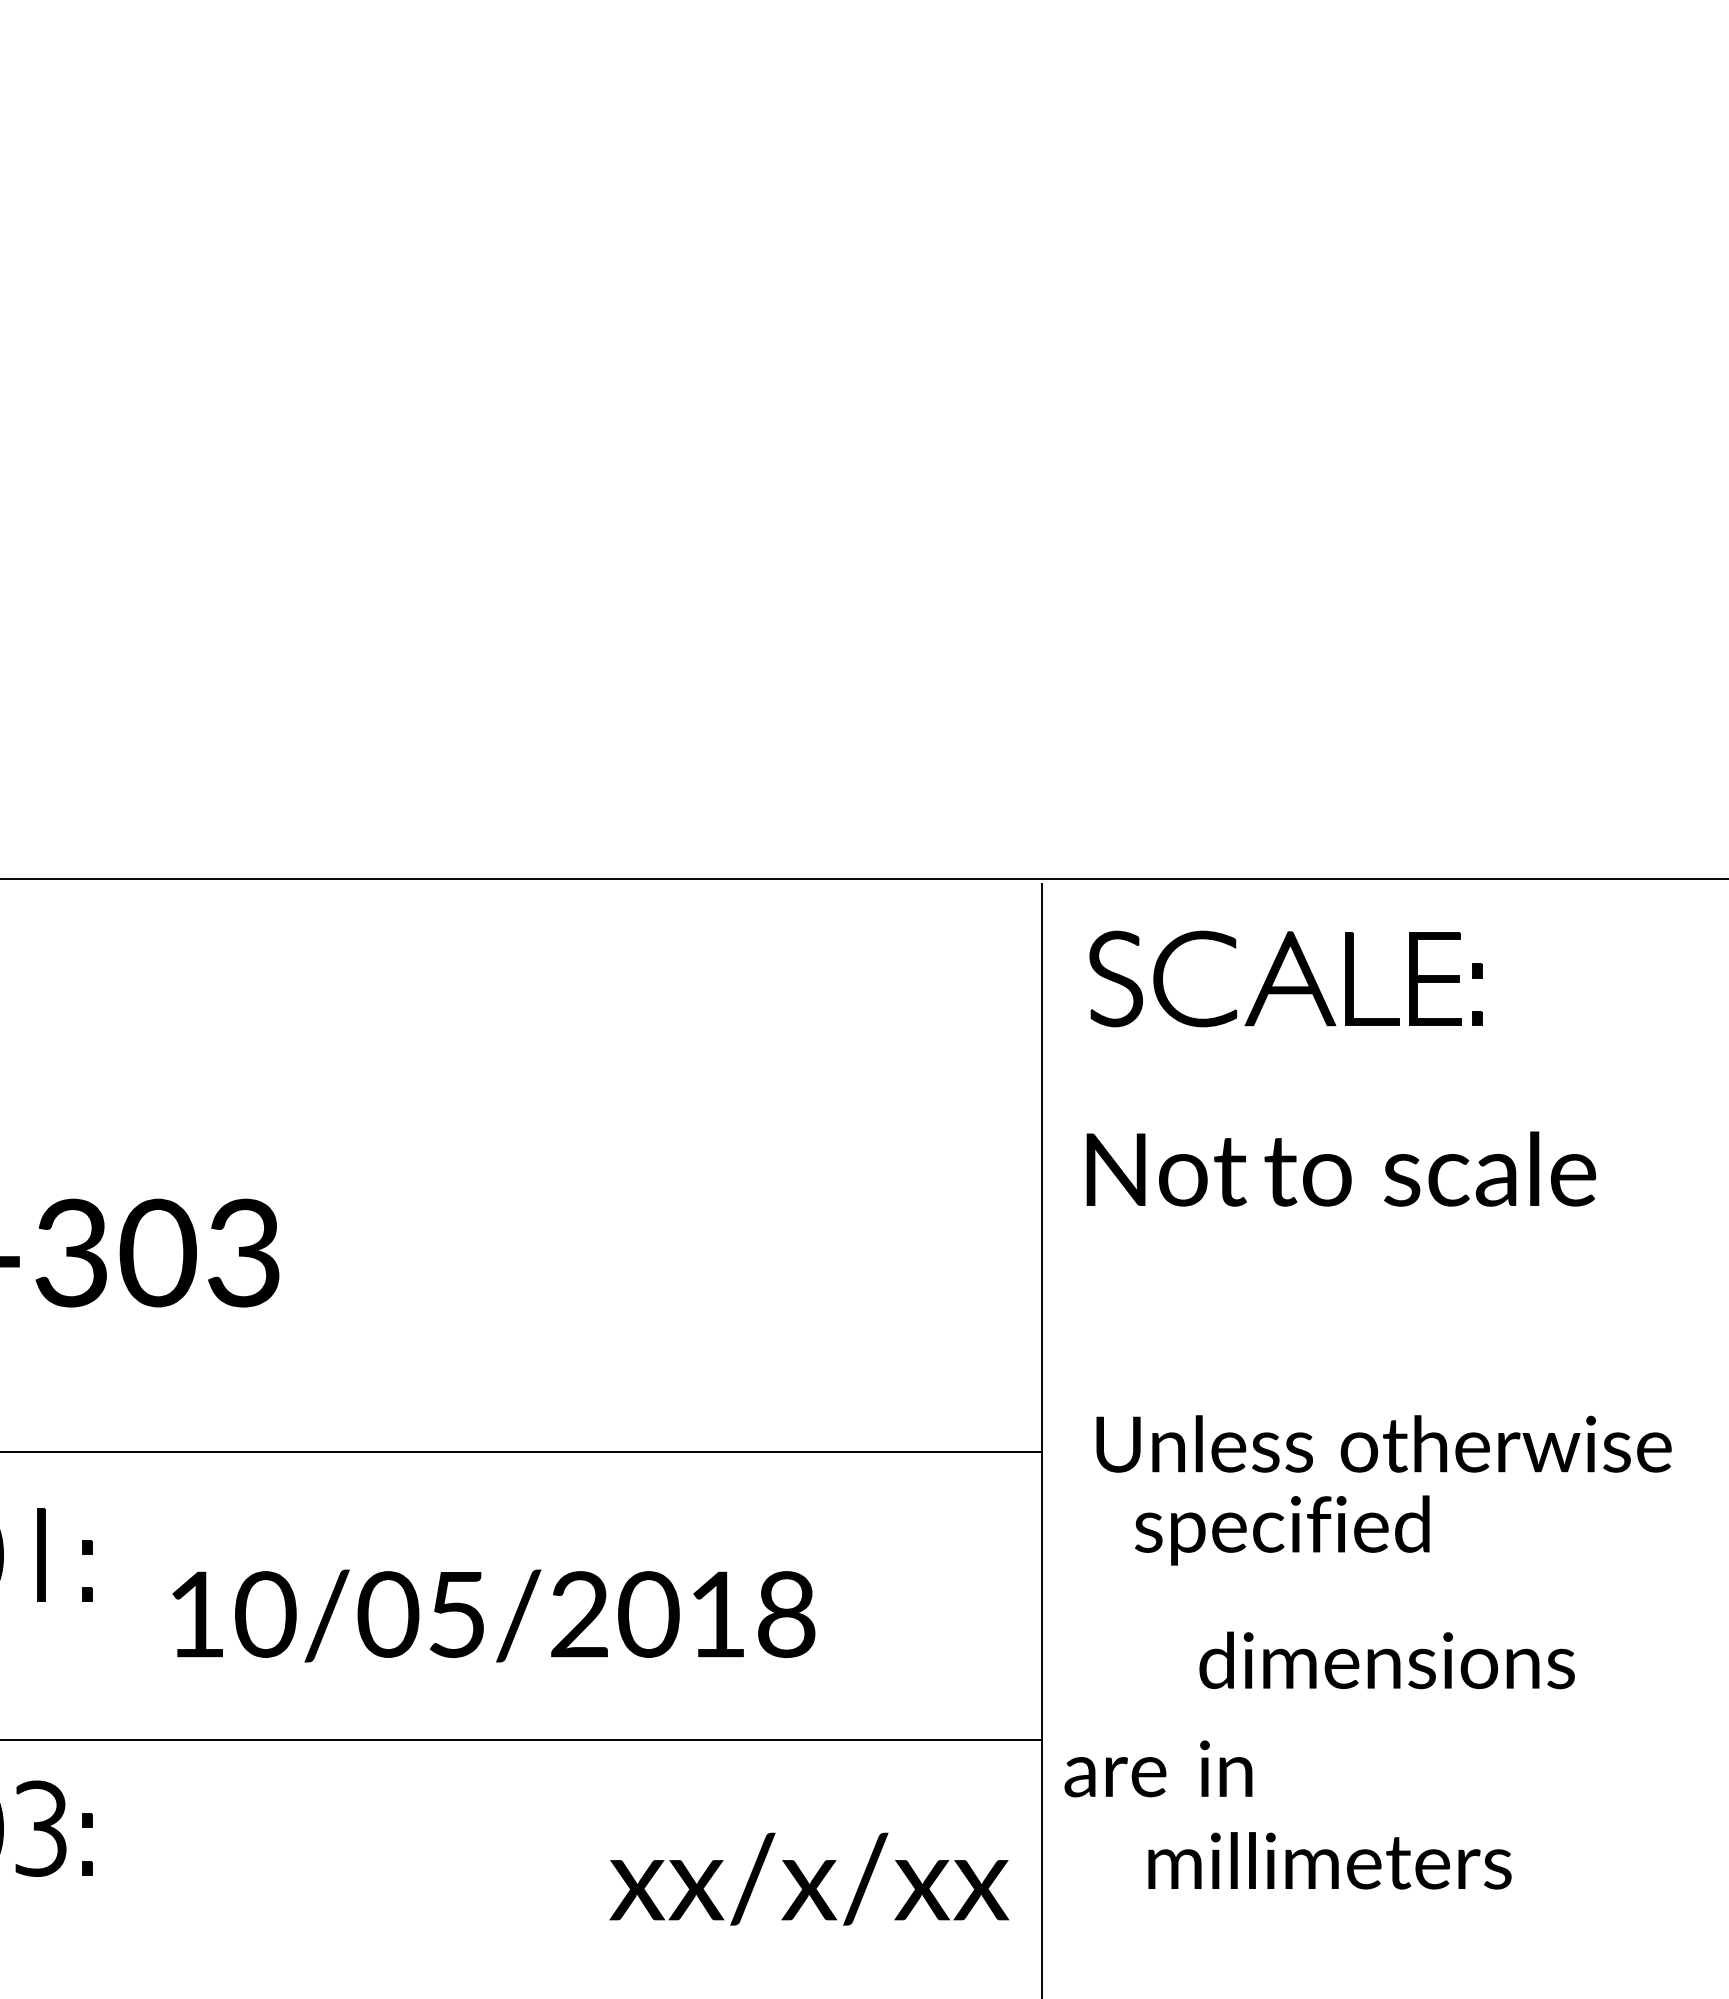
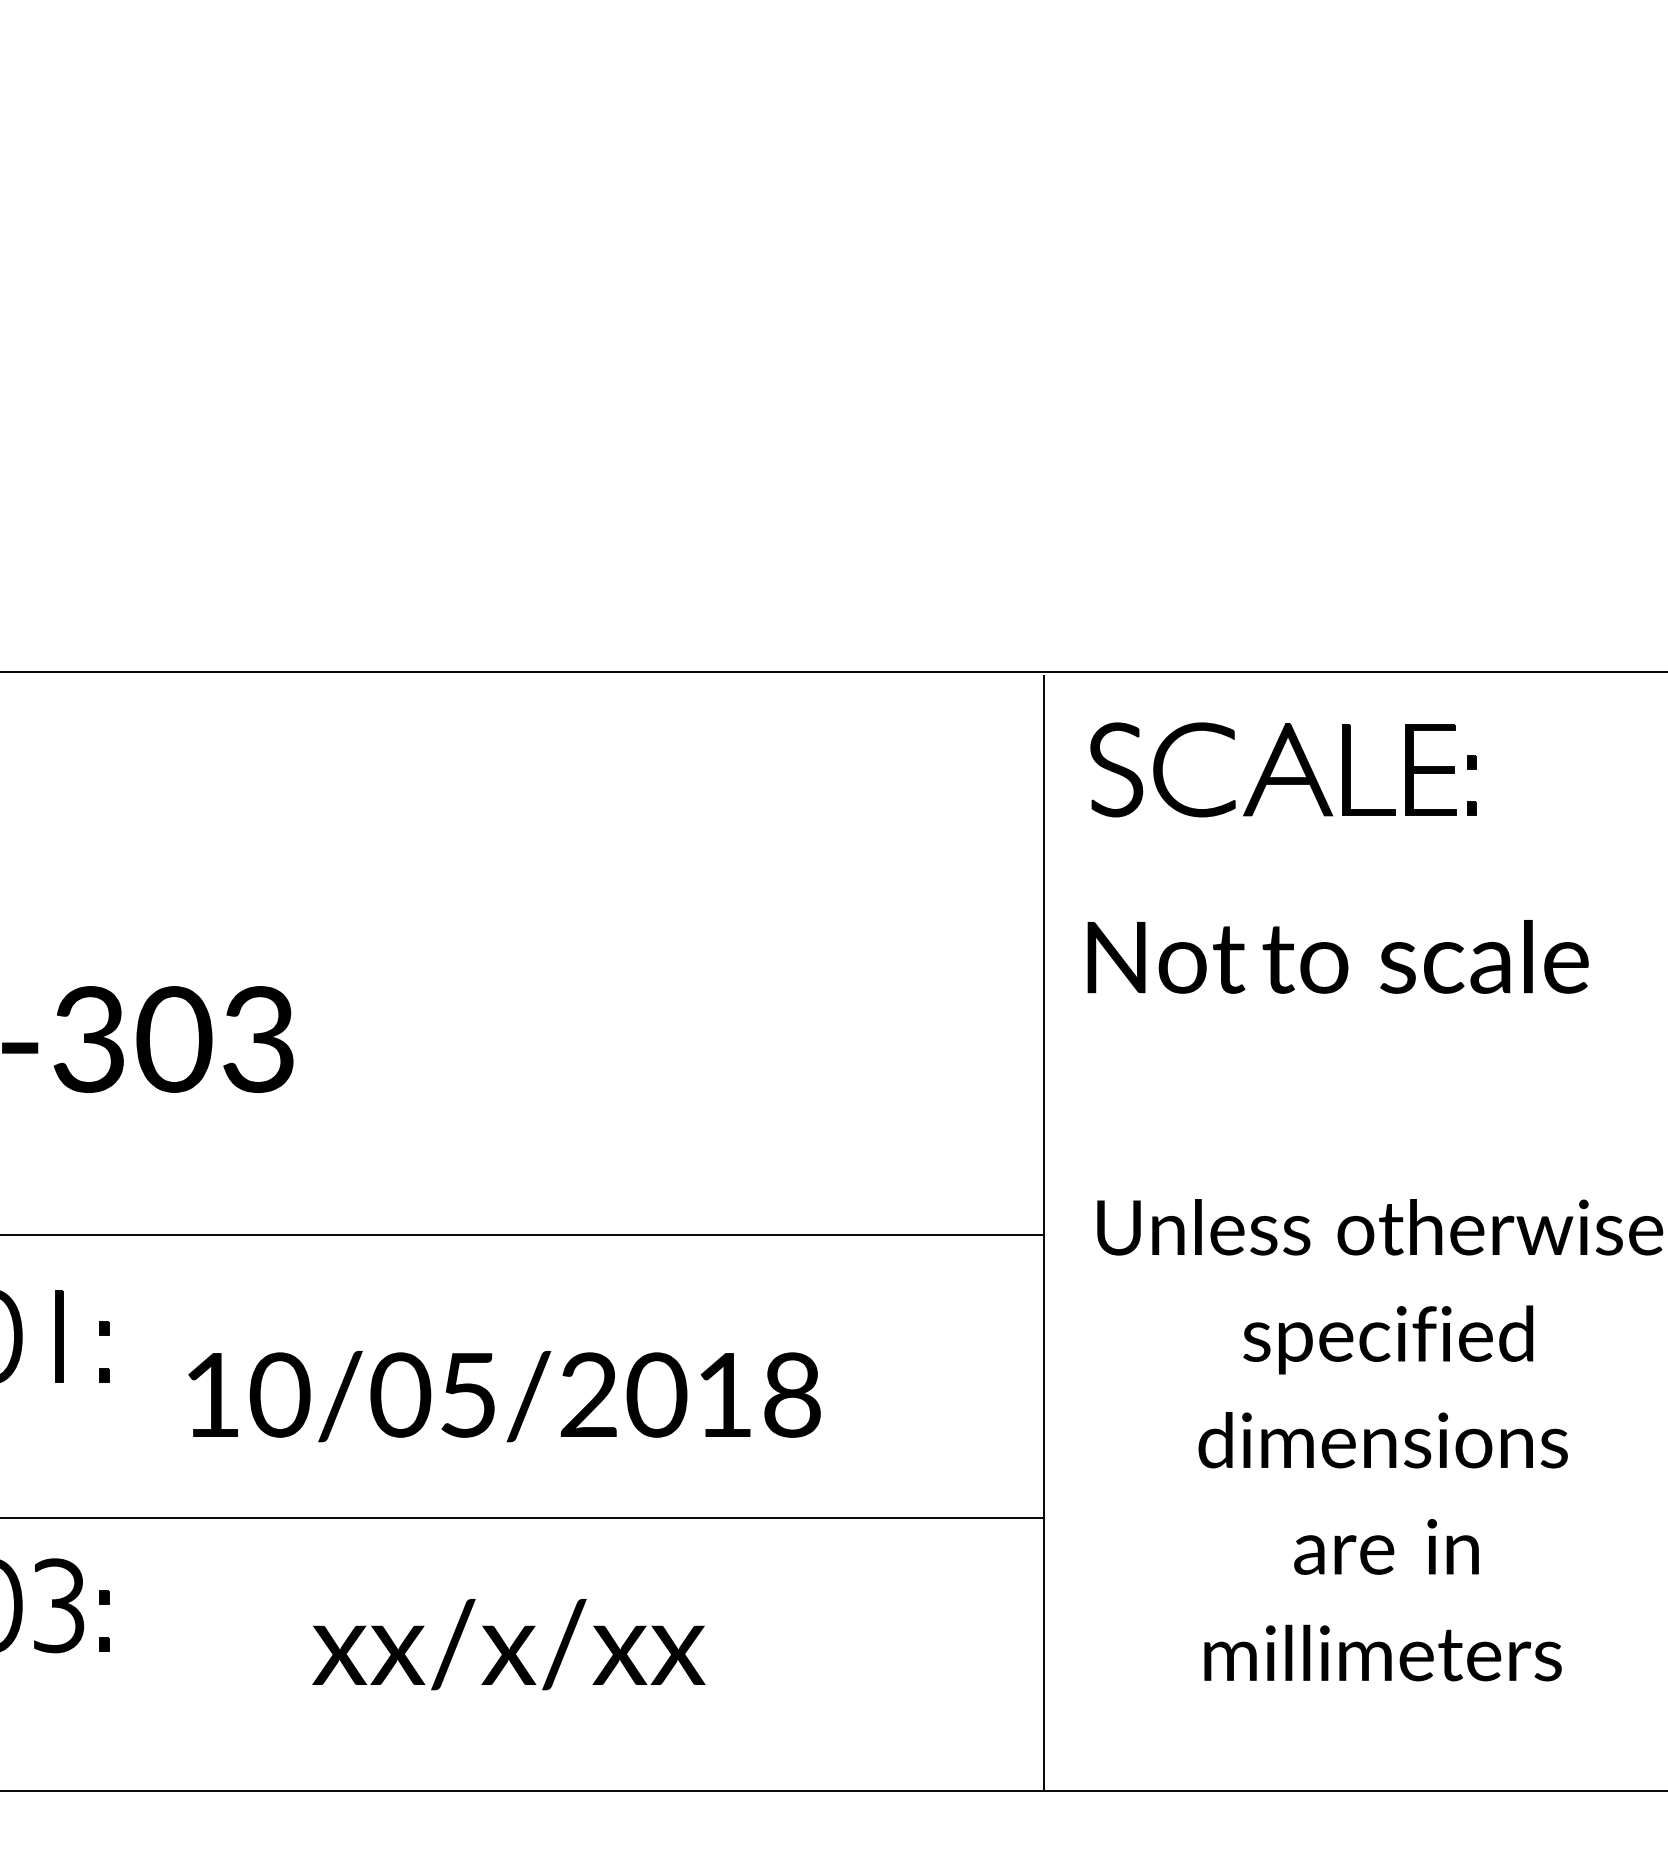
text: (1282, 1530) -> (1388, 1339), moved
text: (1158, 1768) -> (1386, 1546), moved
text: (1329, 1860) -> (1382, 1652), moved
text: (809, 1878) -> (509, 1643), moved

